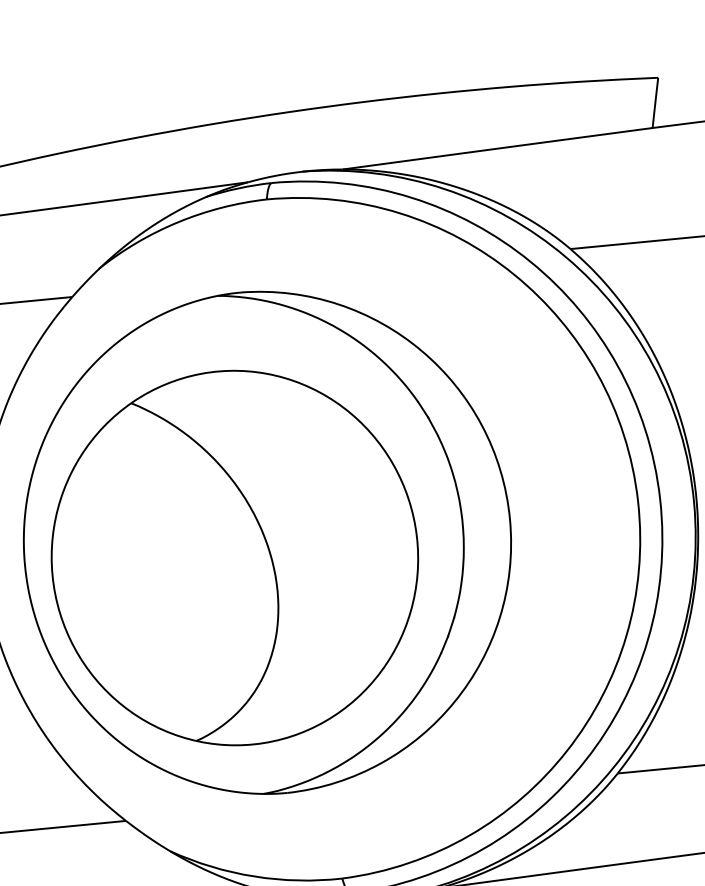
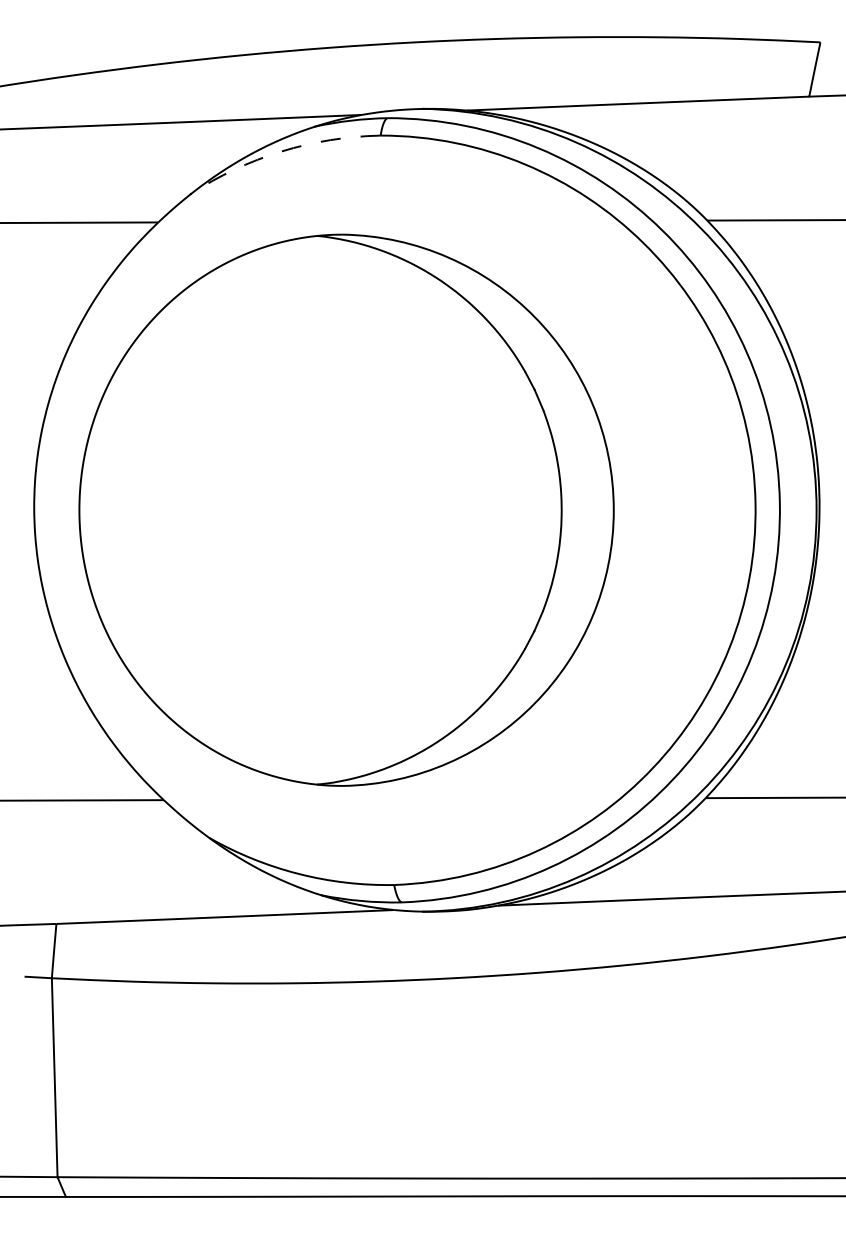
arc: (178, 222) -> (281, 151), solid -> dashed
part: (234, 557) -> (309, 523), removed

